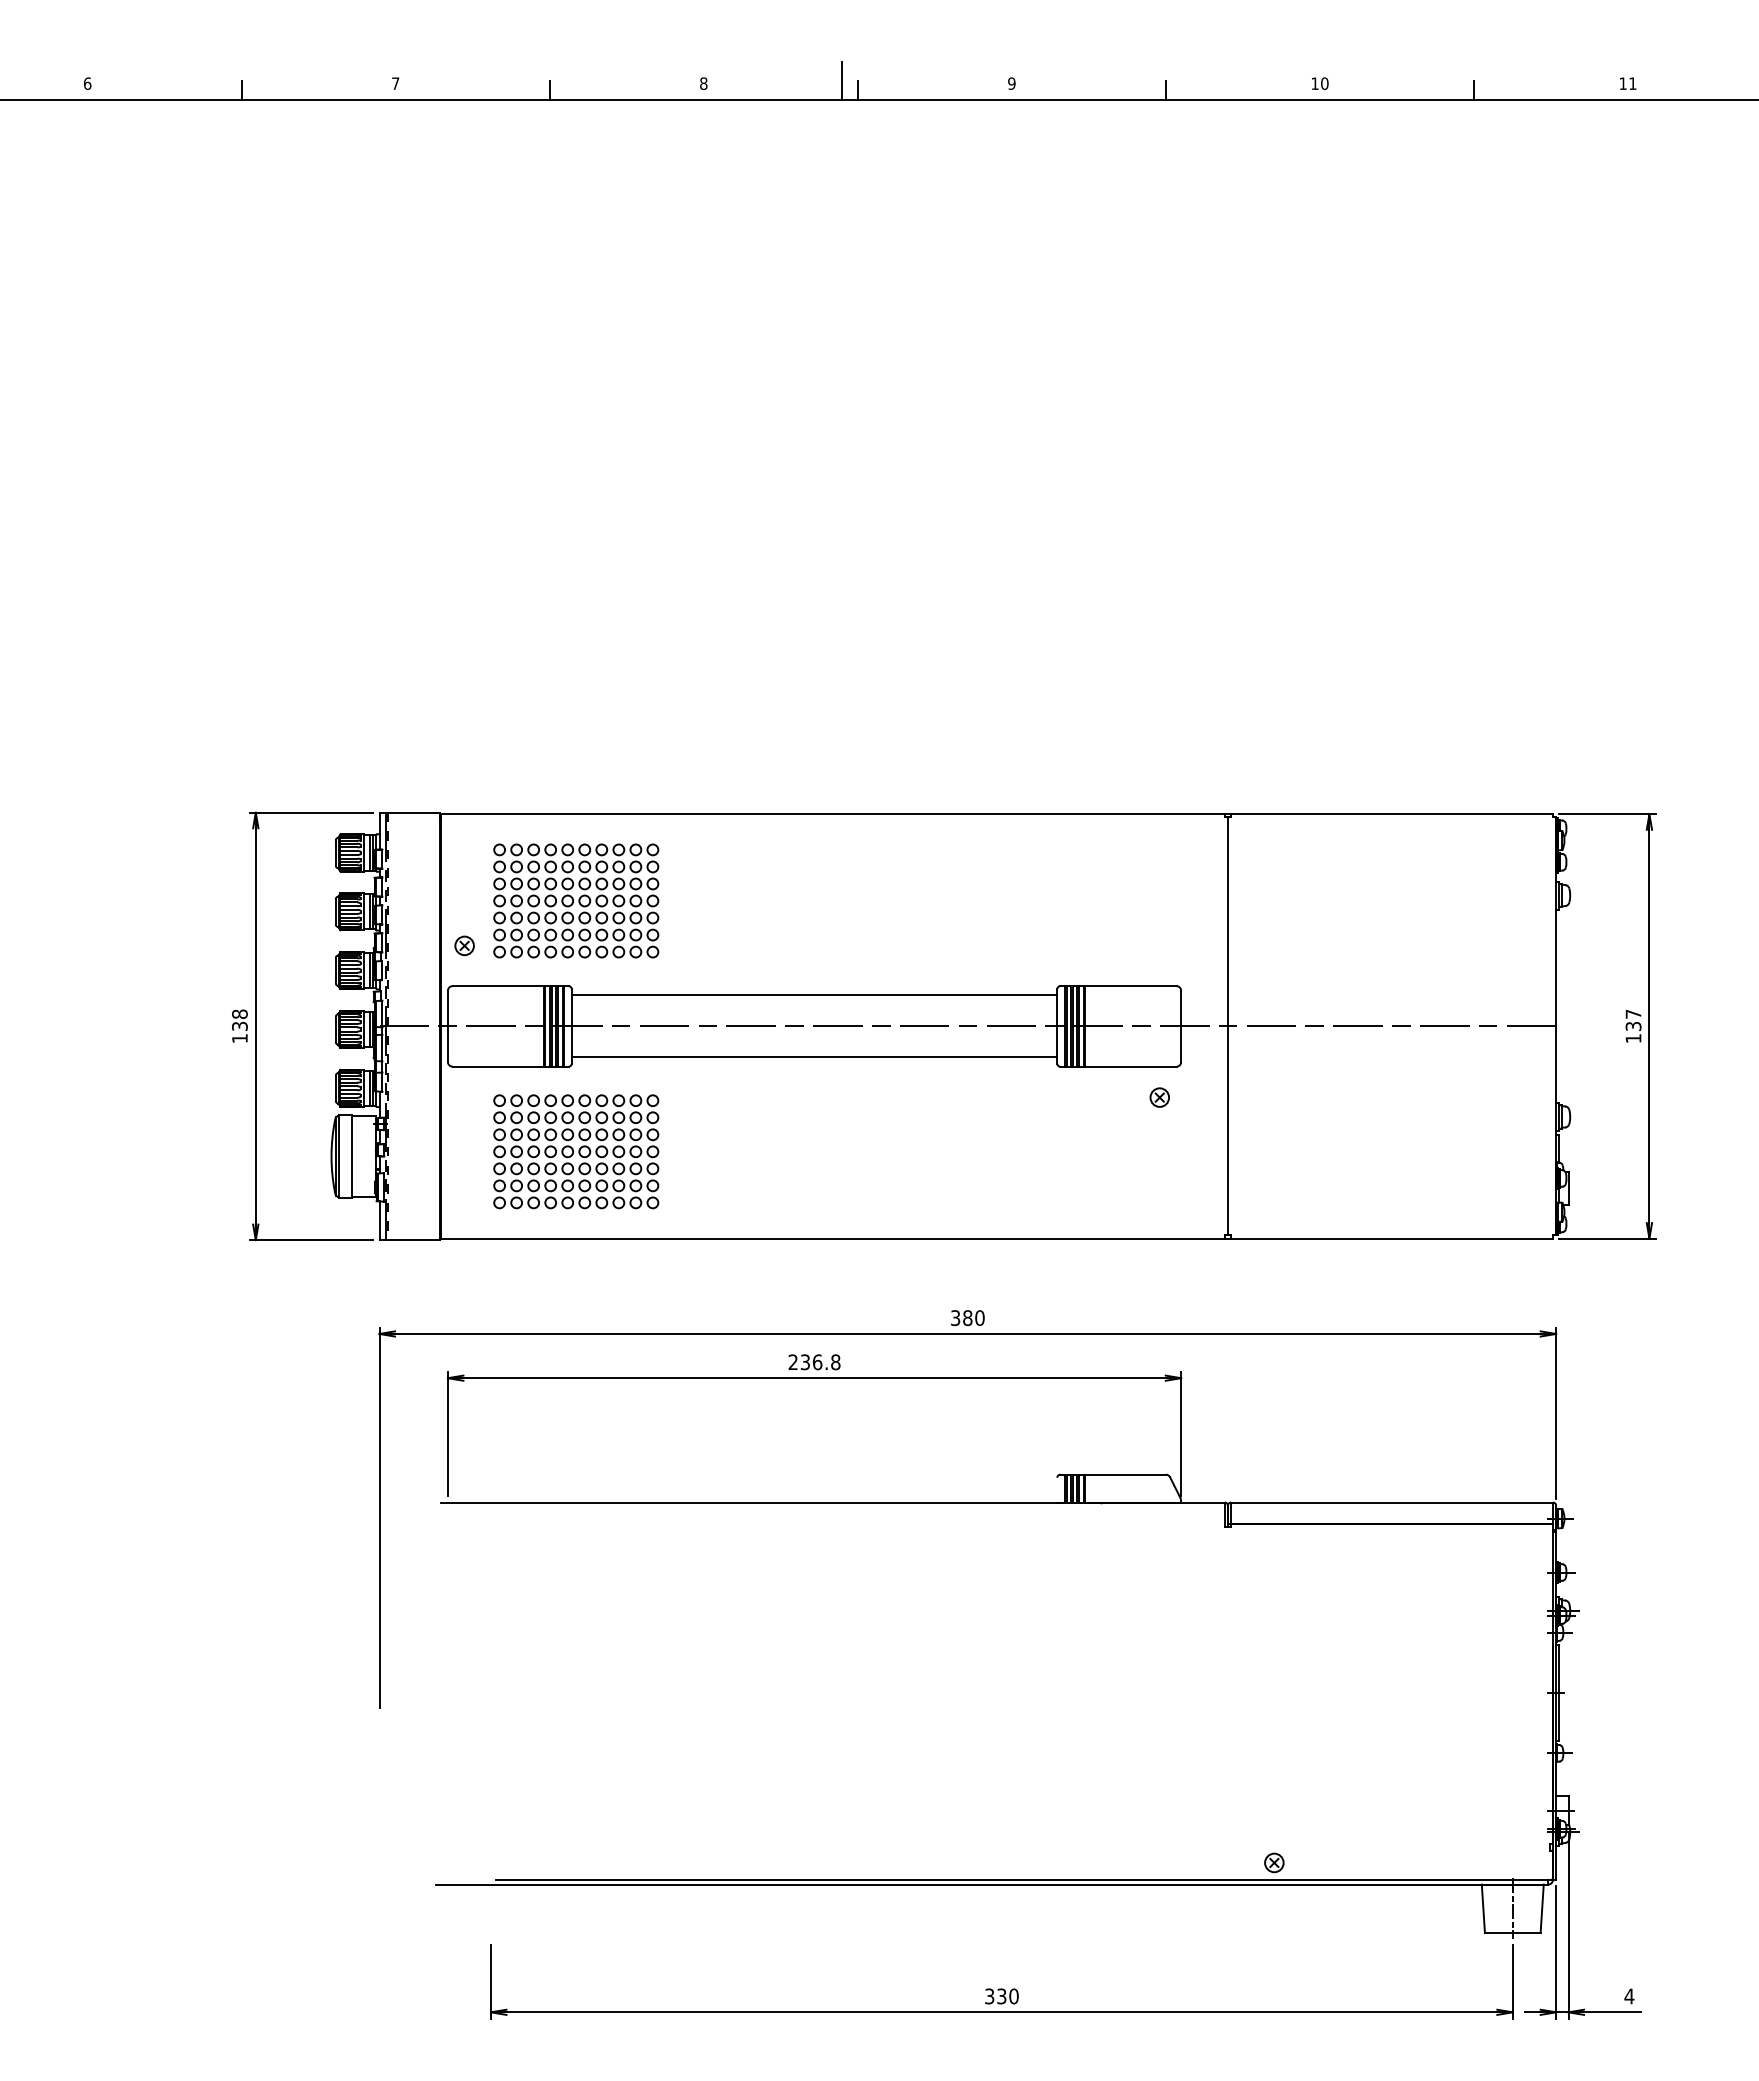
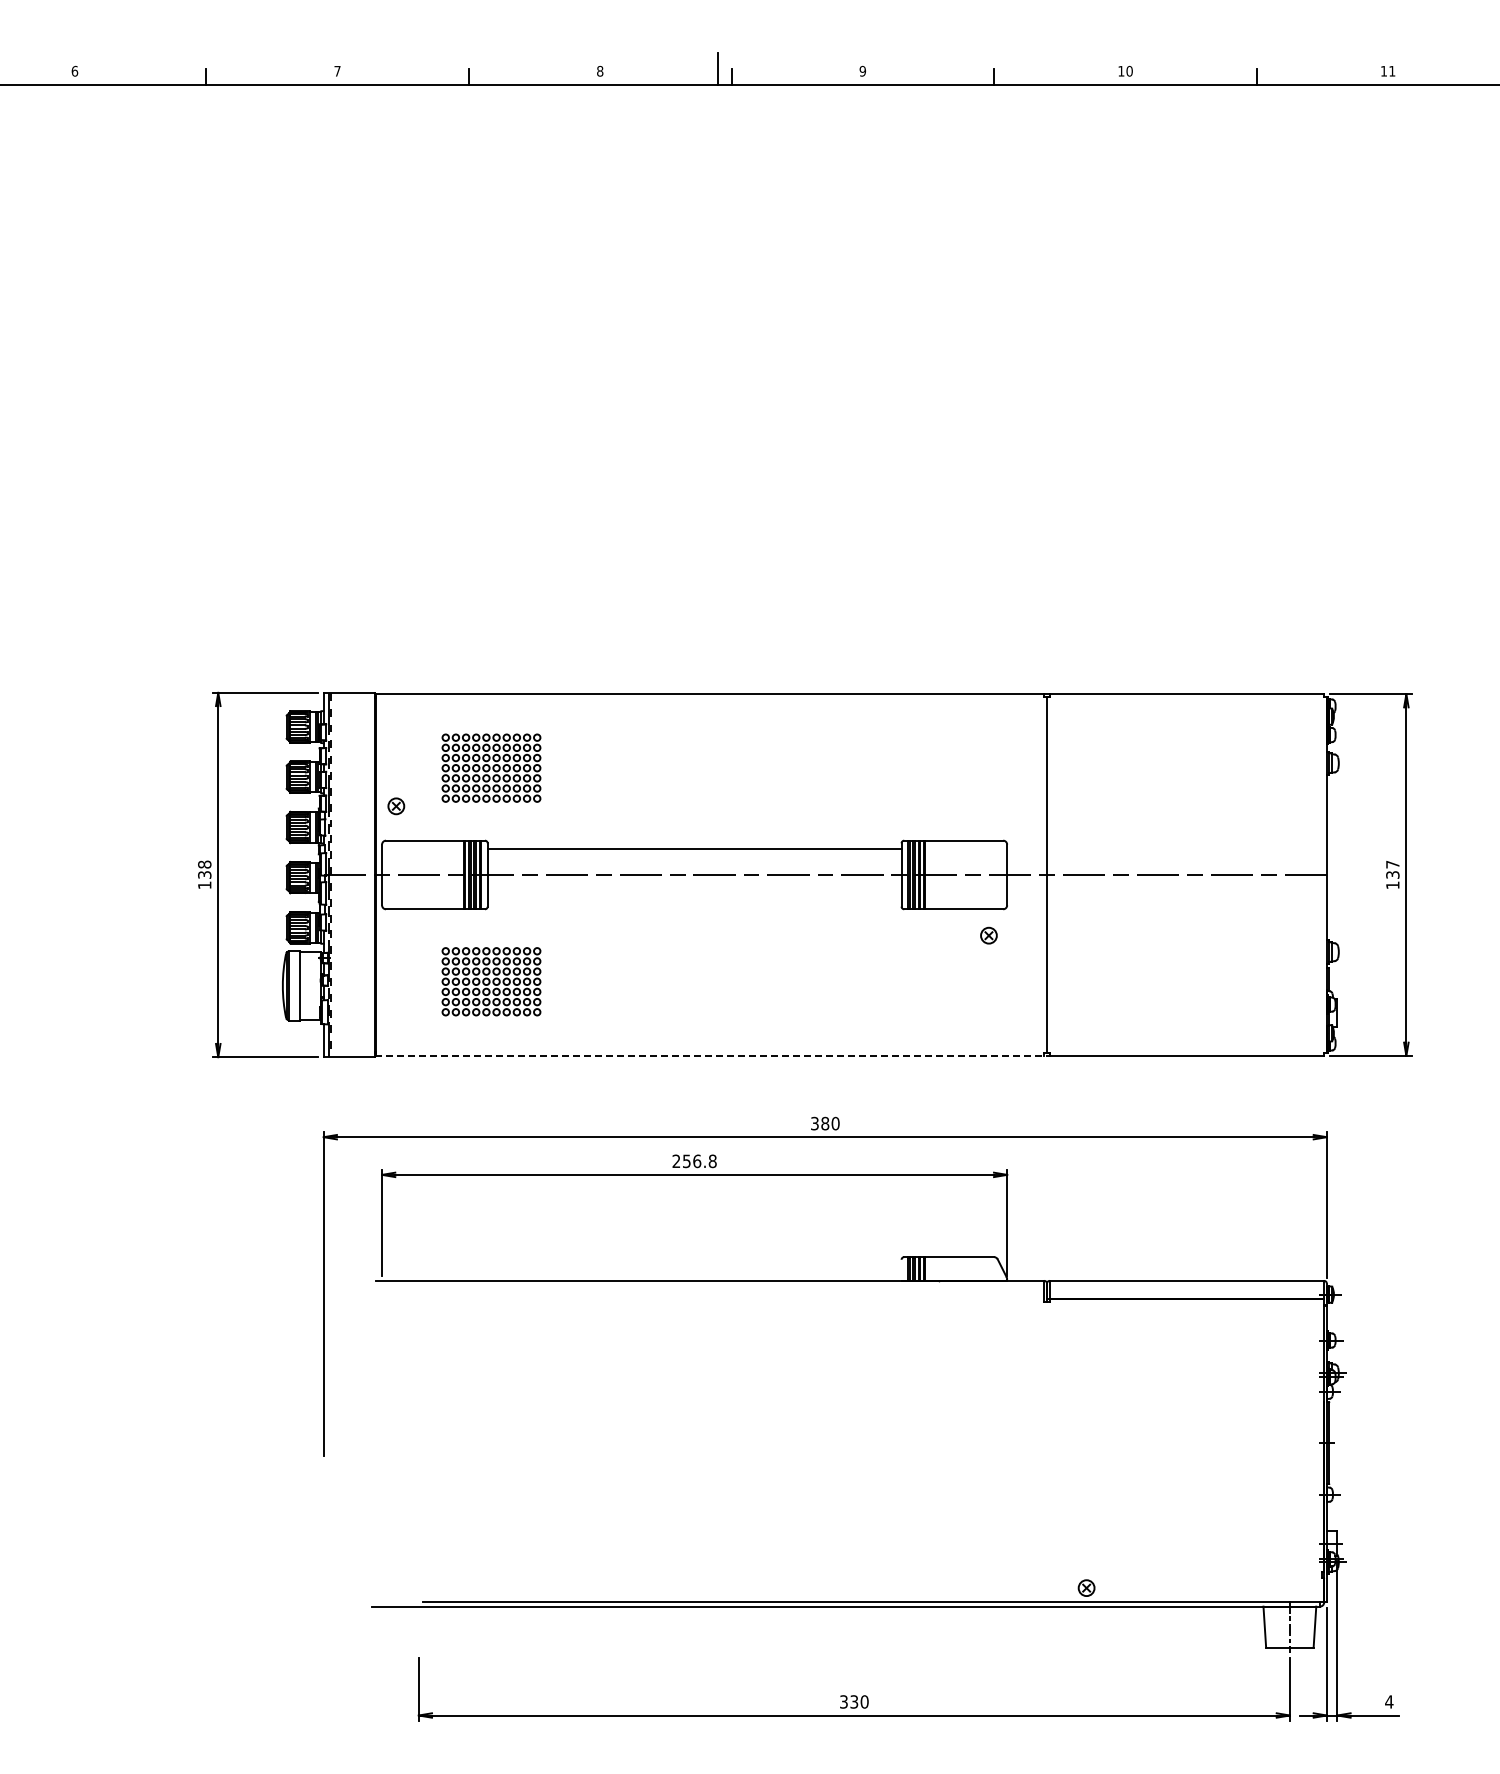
part: (576, 901) -> (491, 768), size x0.7
line: (814, 1057) -> (694, 901), removed
part: (576, 1151) -> (491, 981), size x0.7
line: (836, 1238) -> (713, 1055), solid -> dashed
text: (805, 1361) -> (686, 1160), 236.8 -> 256.8

